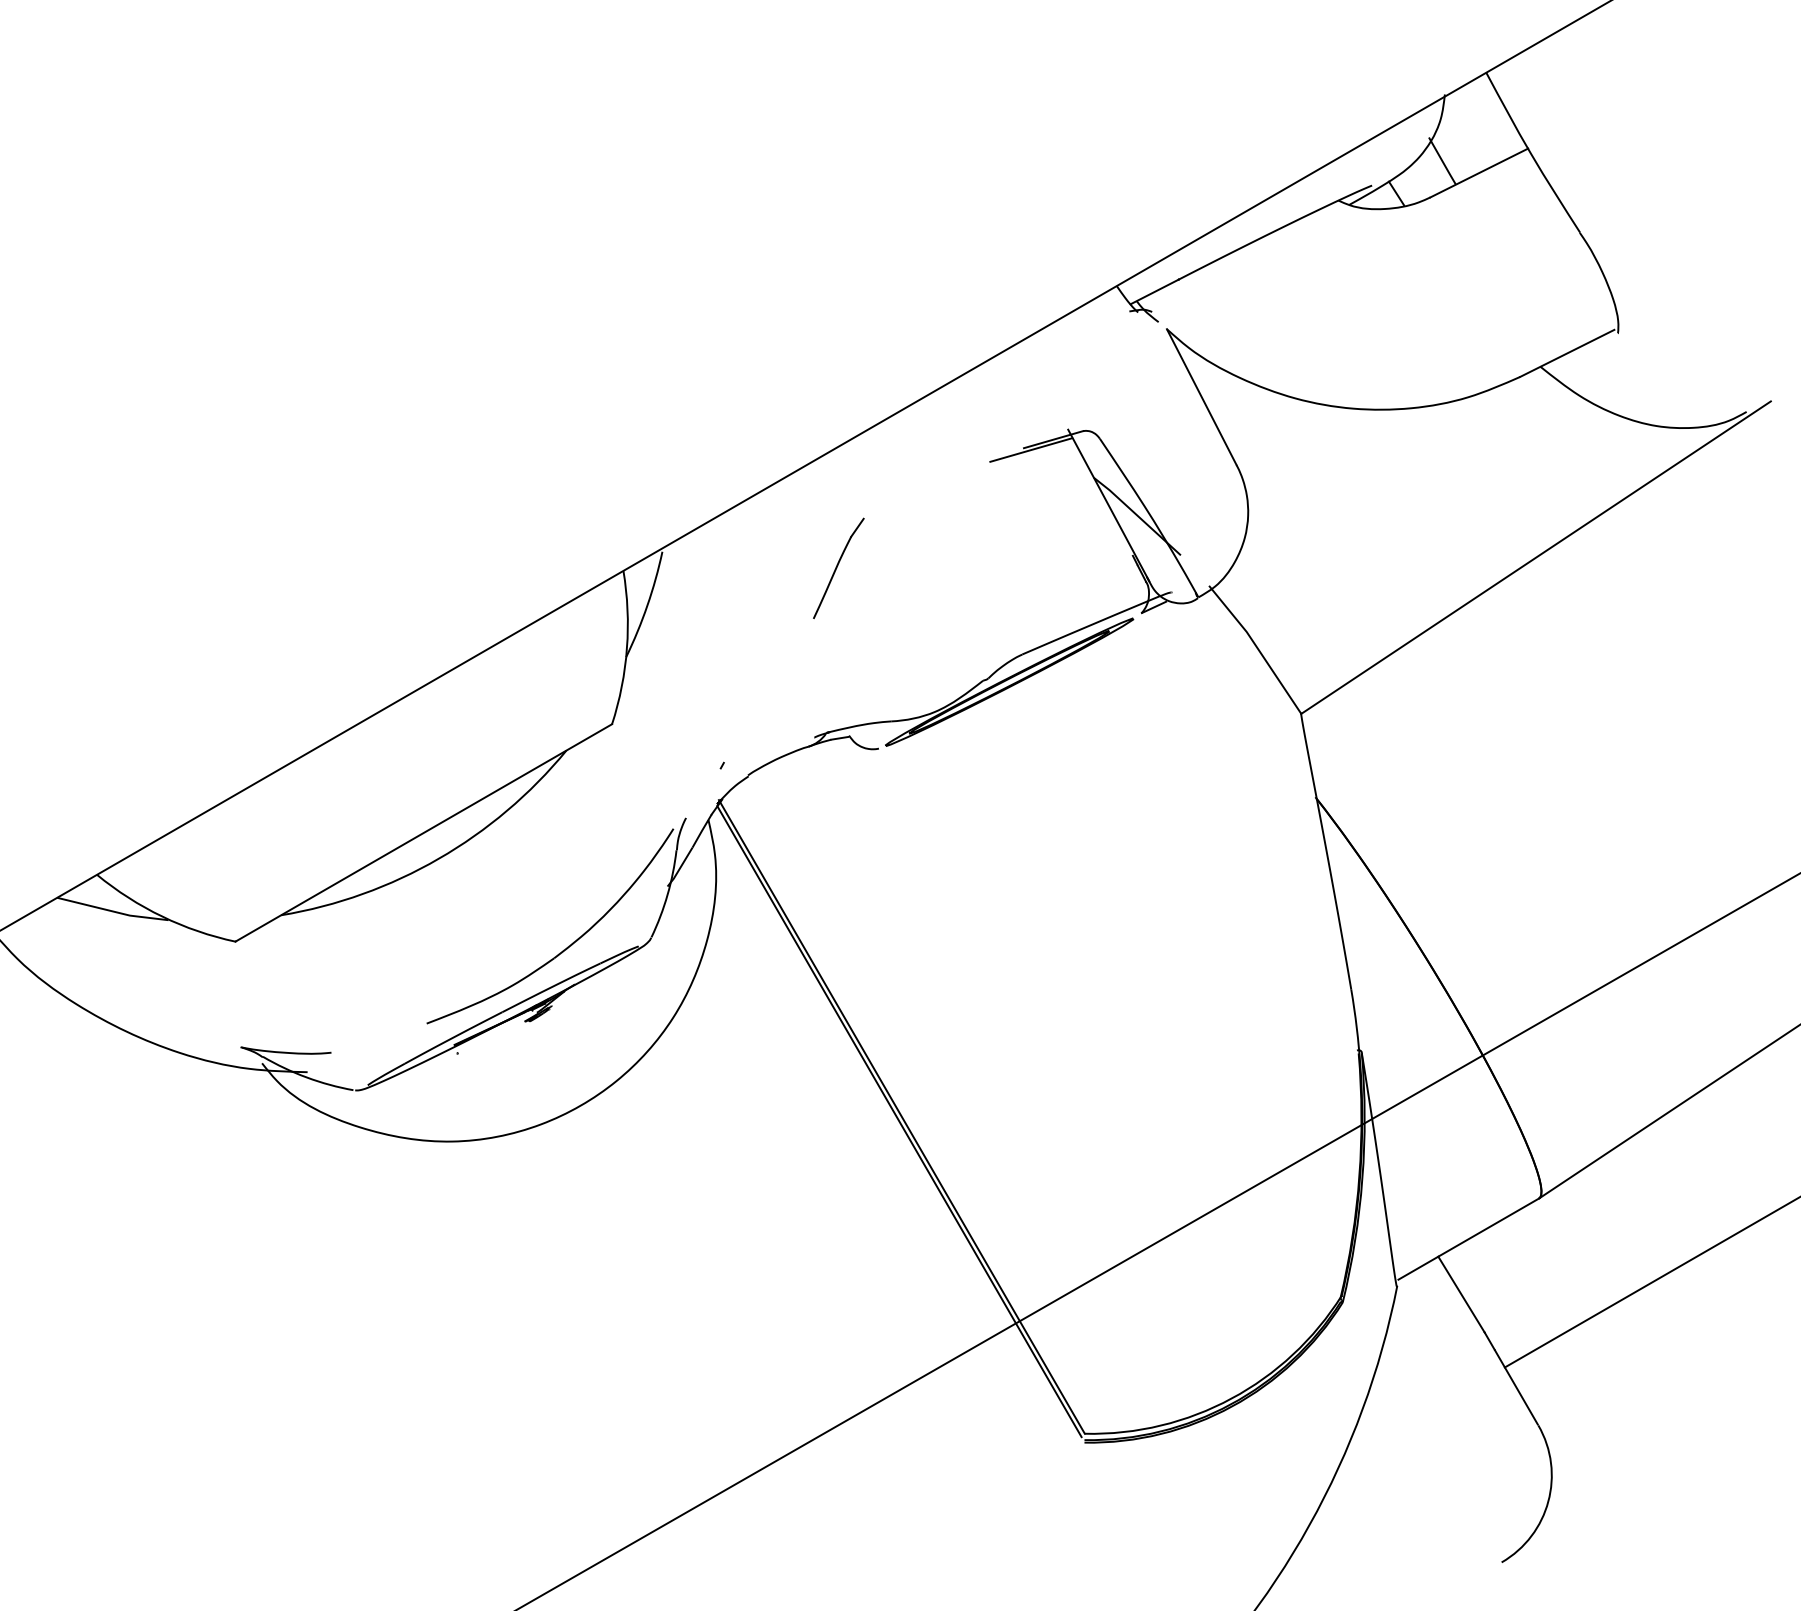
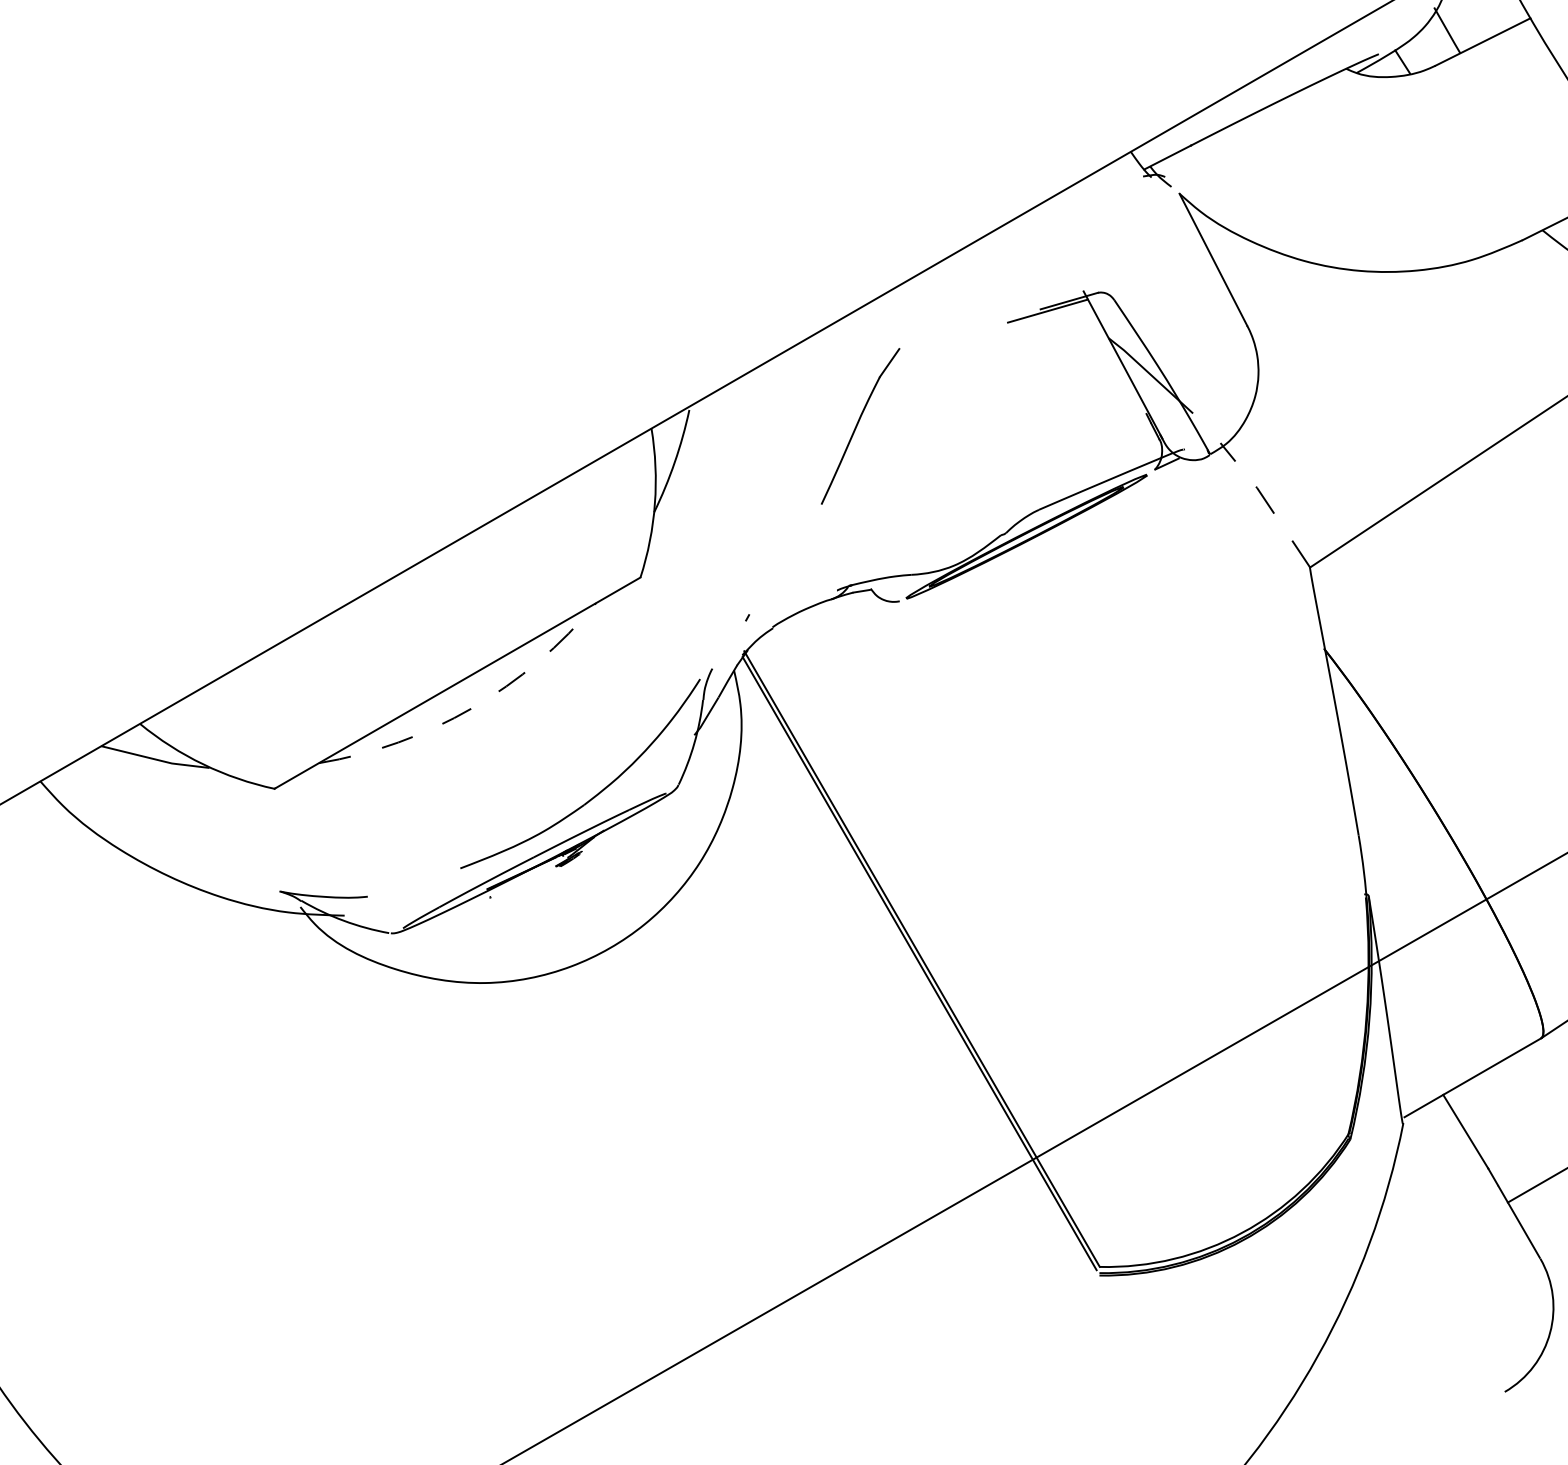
part: (838, 568) -> (860, 426), size x1.6
line: (1257, 647) -> (1267, 503), solid -> dashed
arc: (438, 858) -> (471, 708), solid -> dashed

